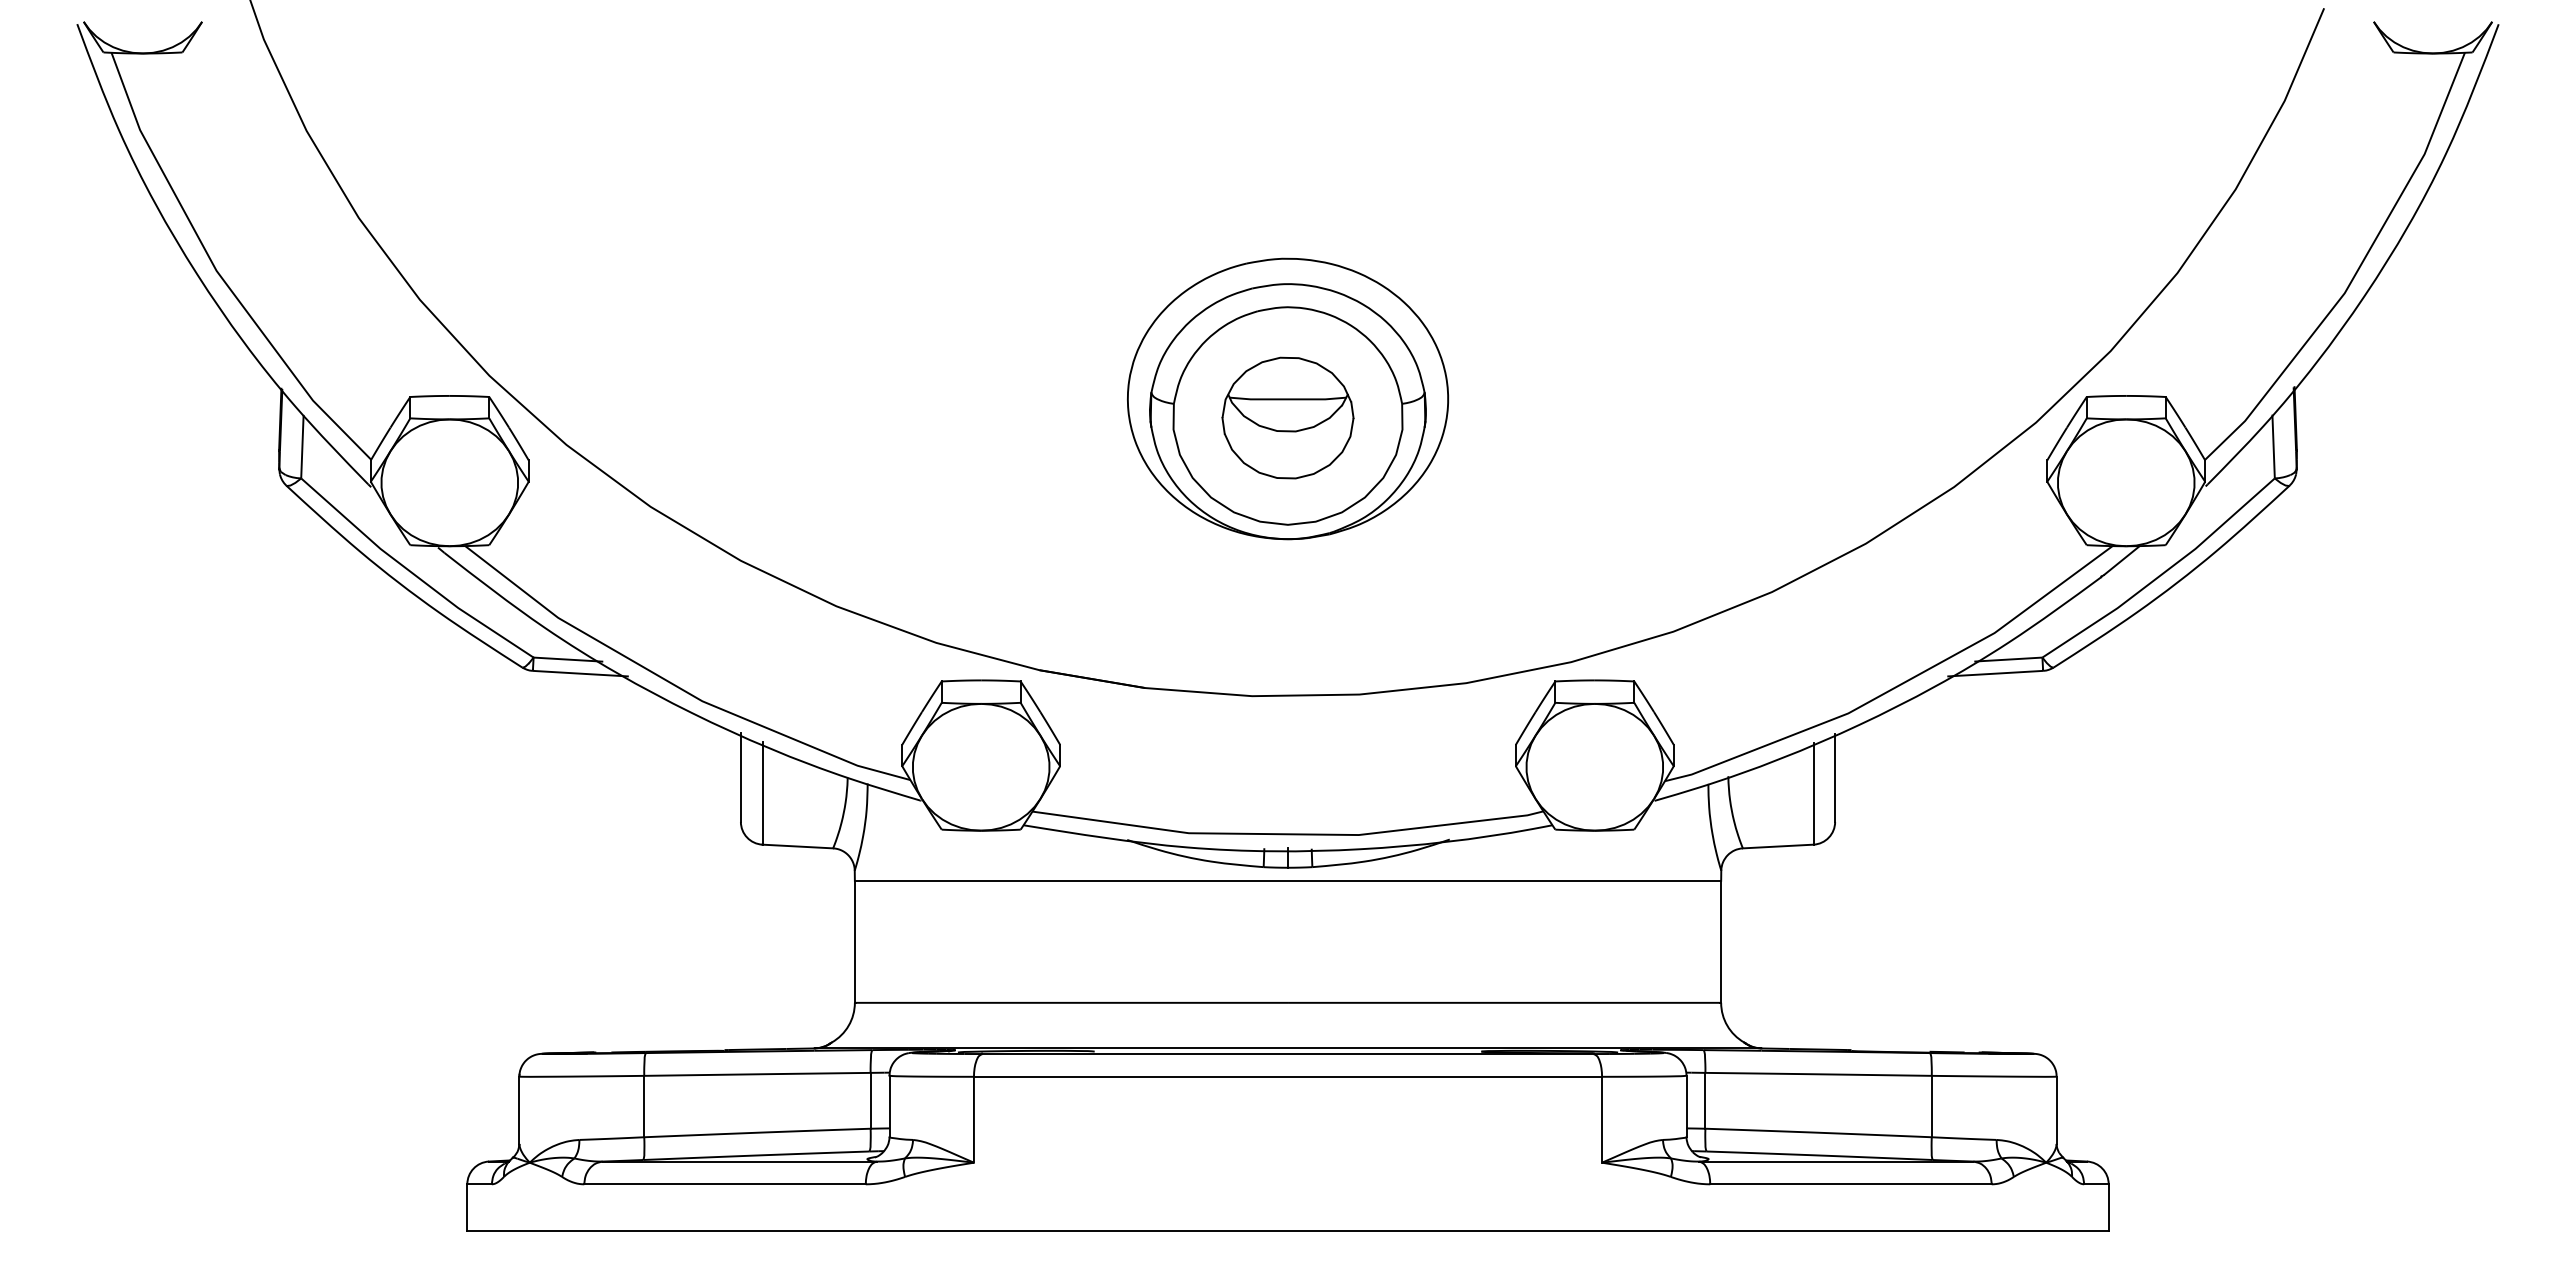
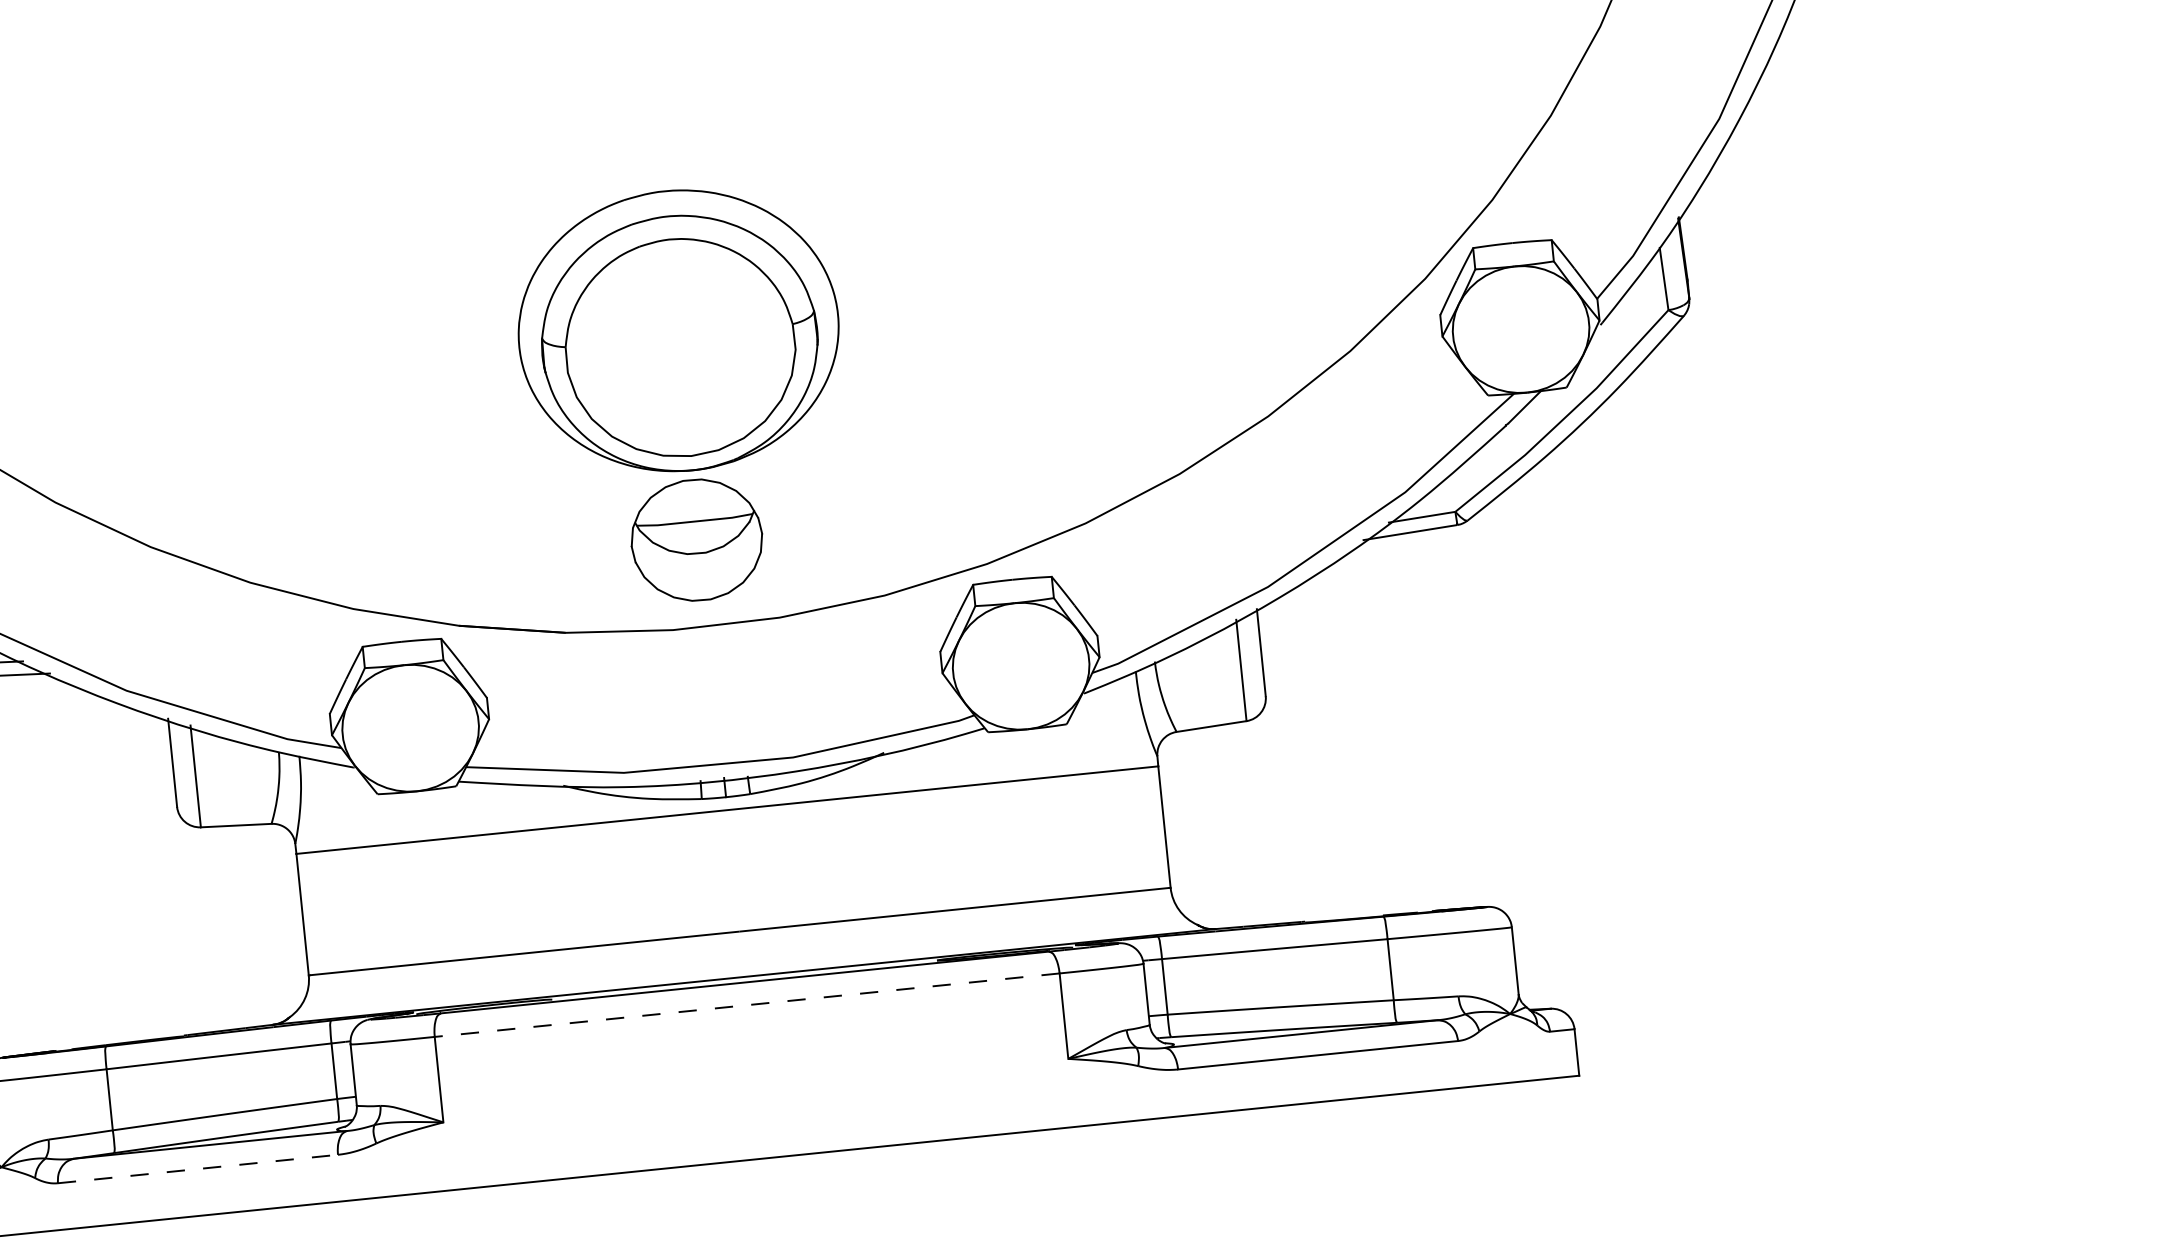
part: (1287, 417) -> (696, 539), moved
line: (1287, 1076) -> (746, 1004), solid -> dashed
line: (725, 1184) -> (198, 1169), solid -> dashed

